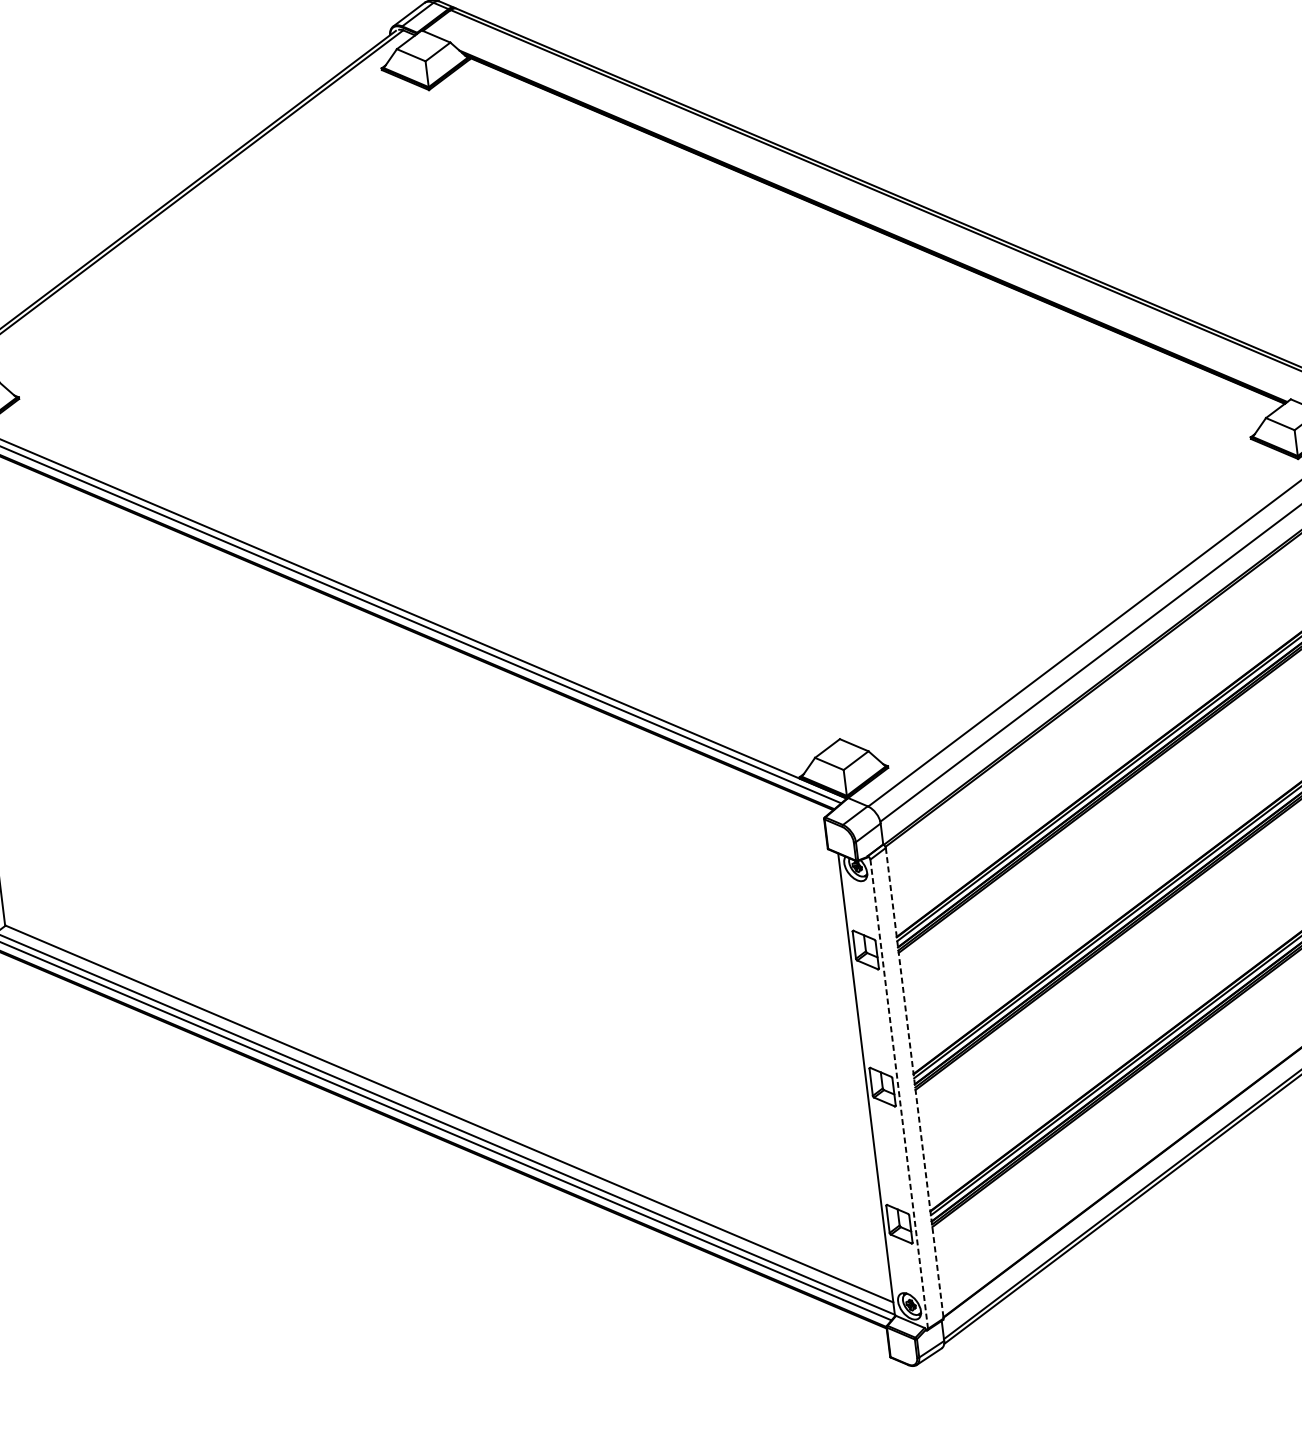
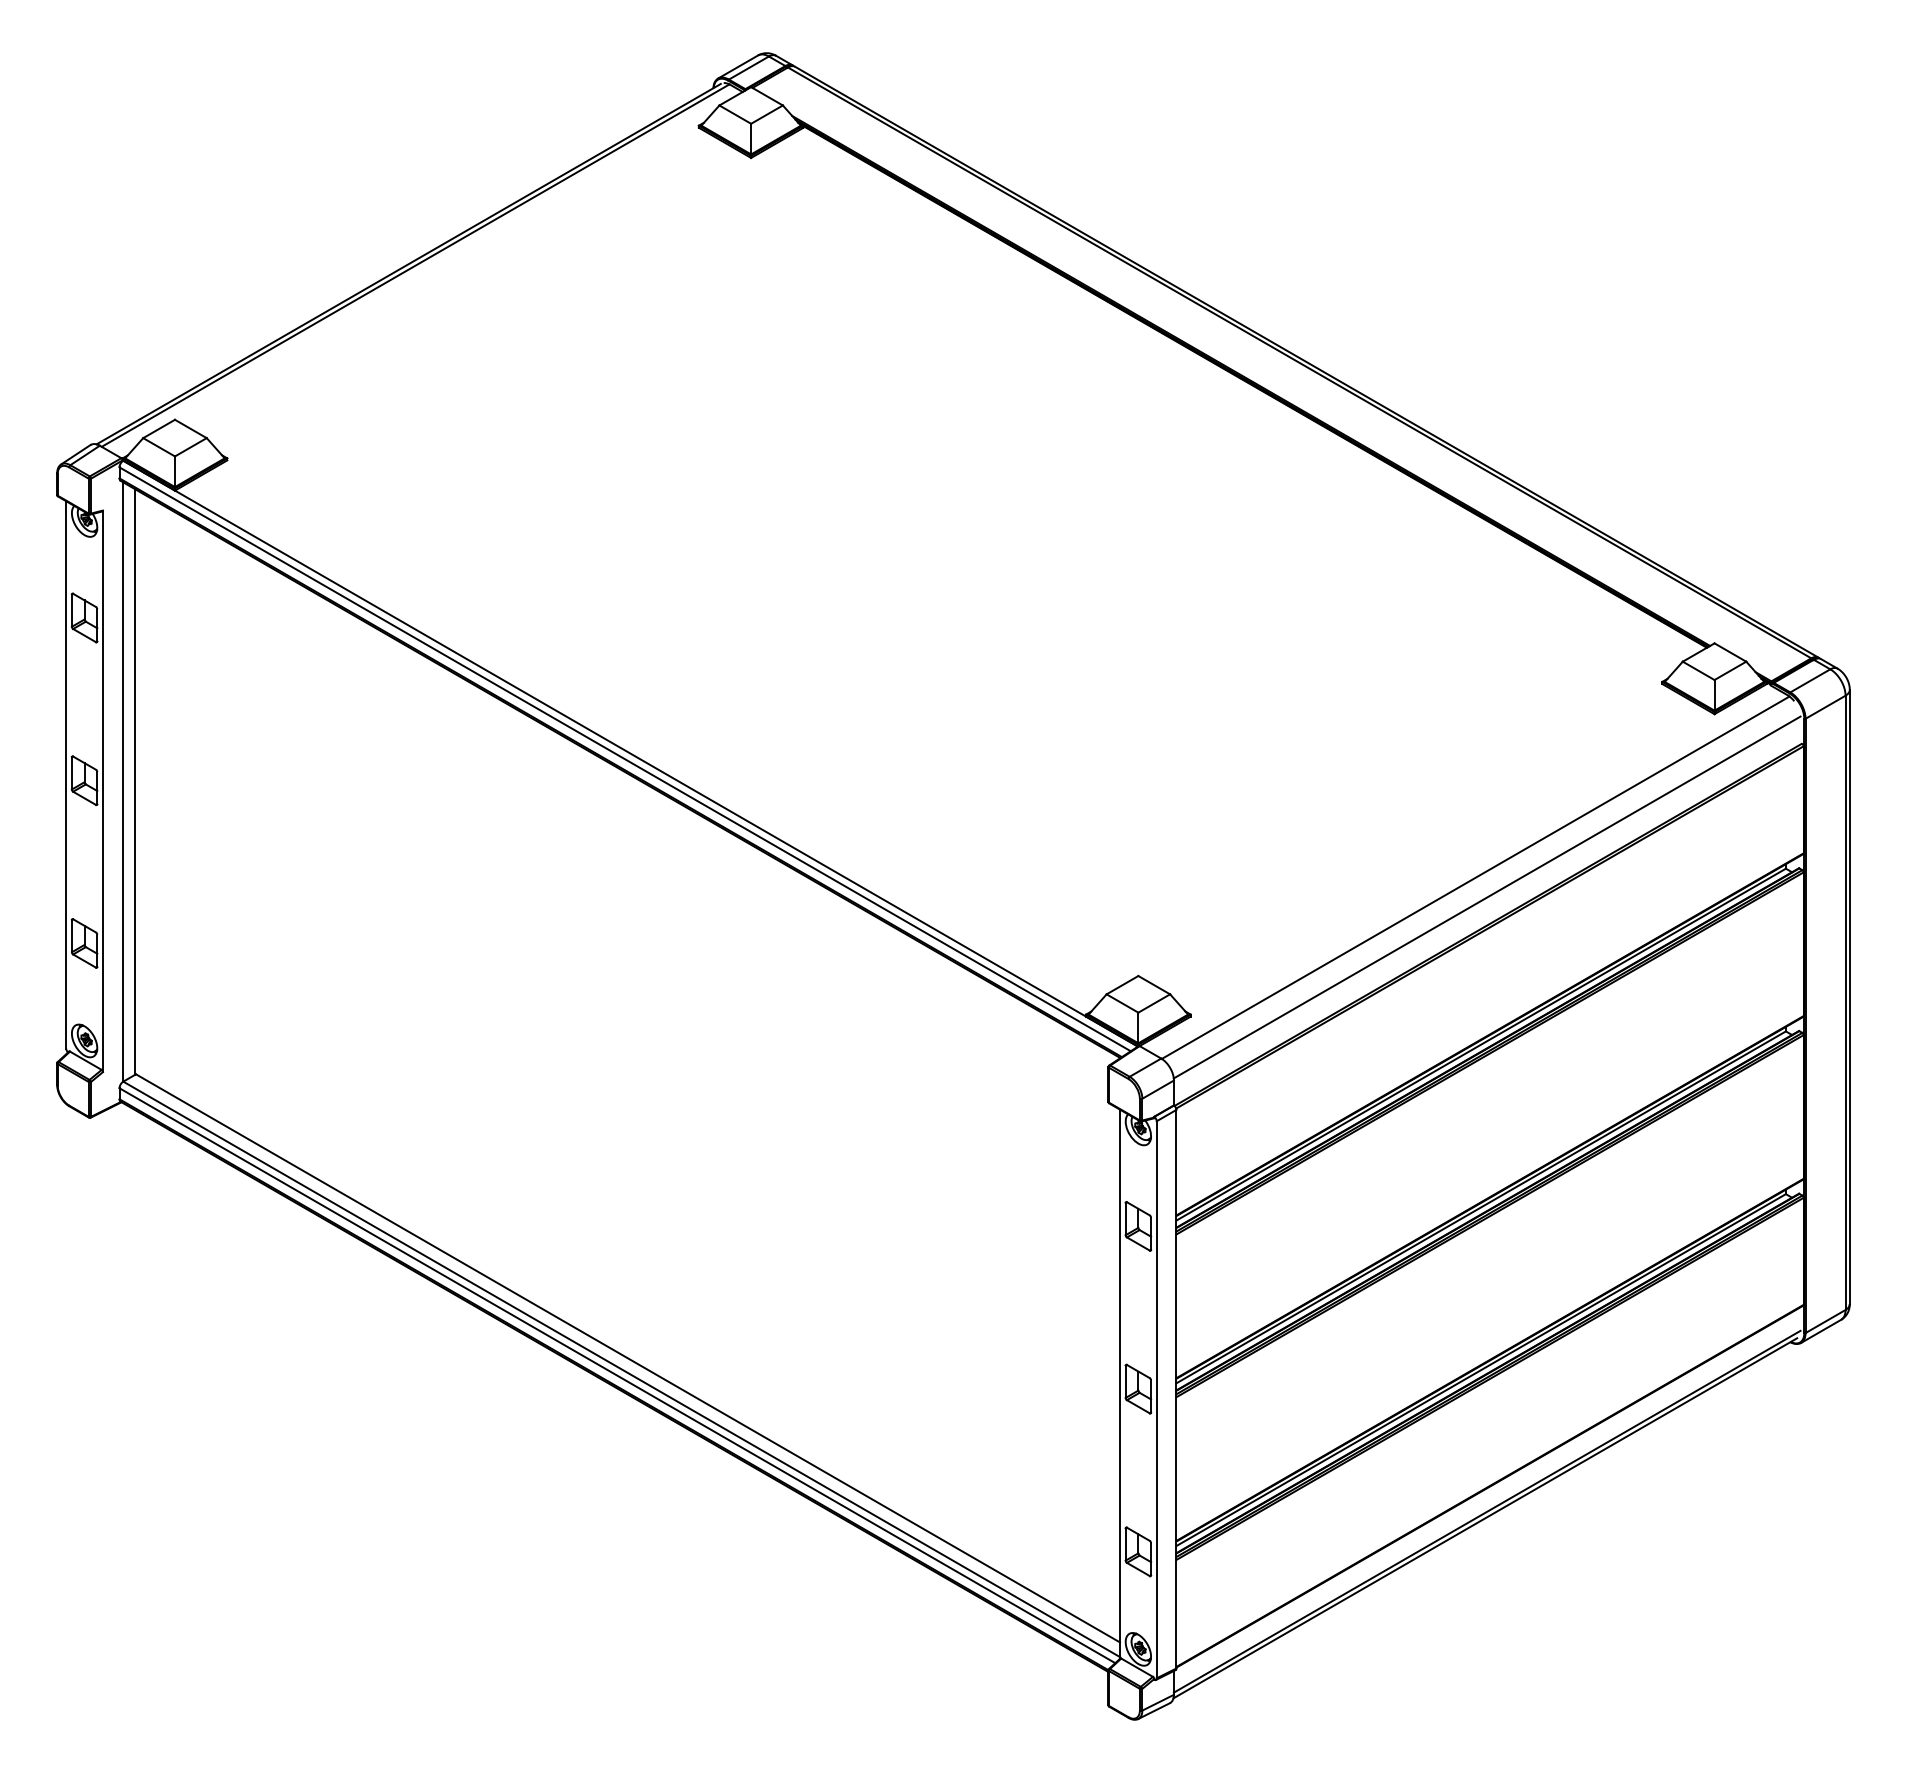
line: (914, 1083) -> (1176, 1389), dashed -> solid
line: (898, 1094) -> (1156, 1399), dashed -> solid

